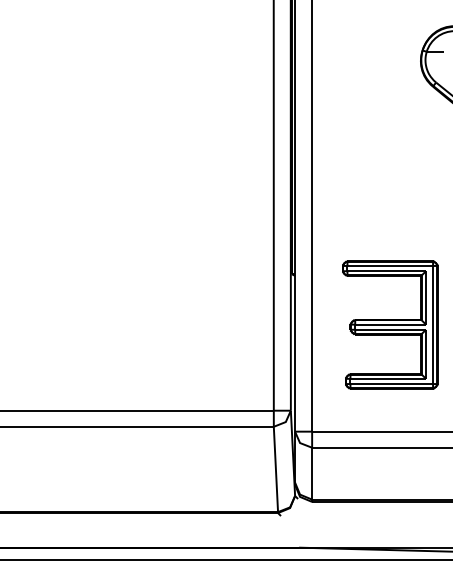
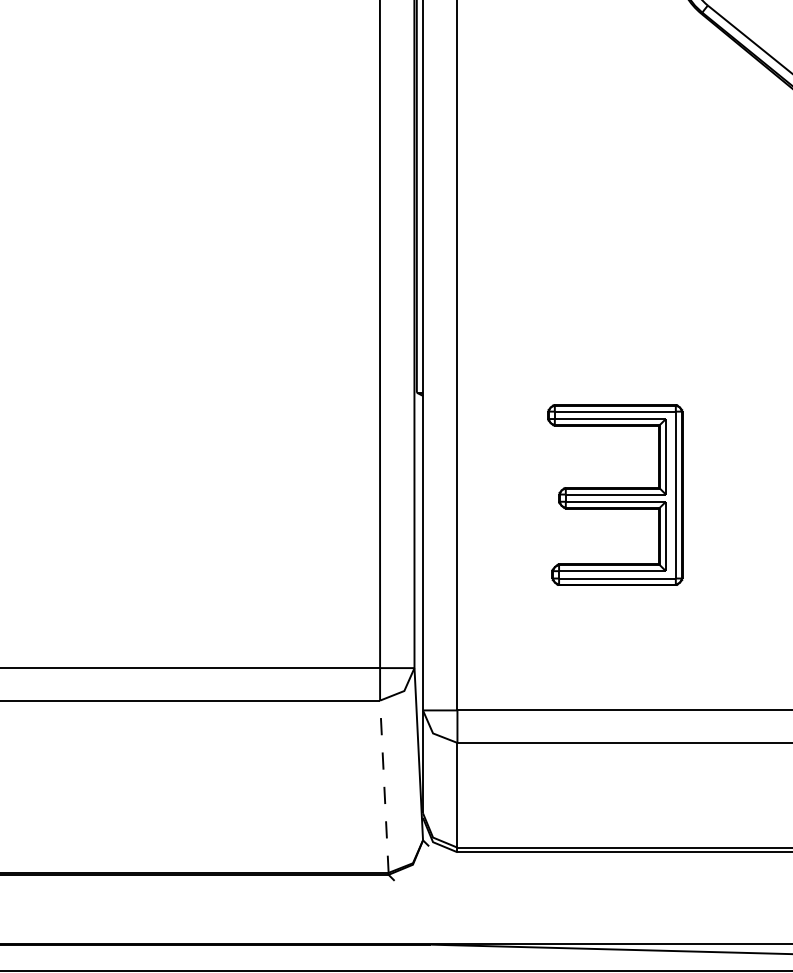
part: (390, 324) -> (615, 494), size x0.7
line: (275, 469) -> (383, 786), solid -> dashed

